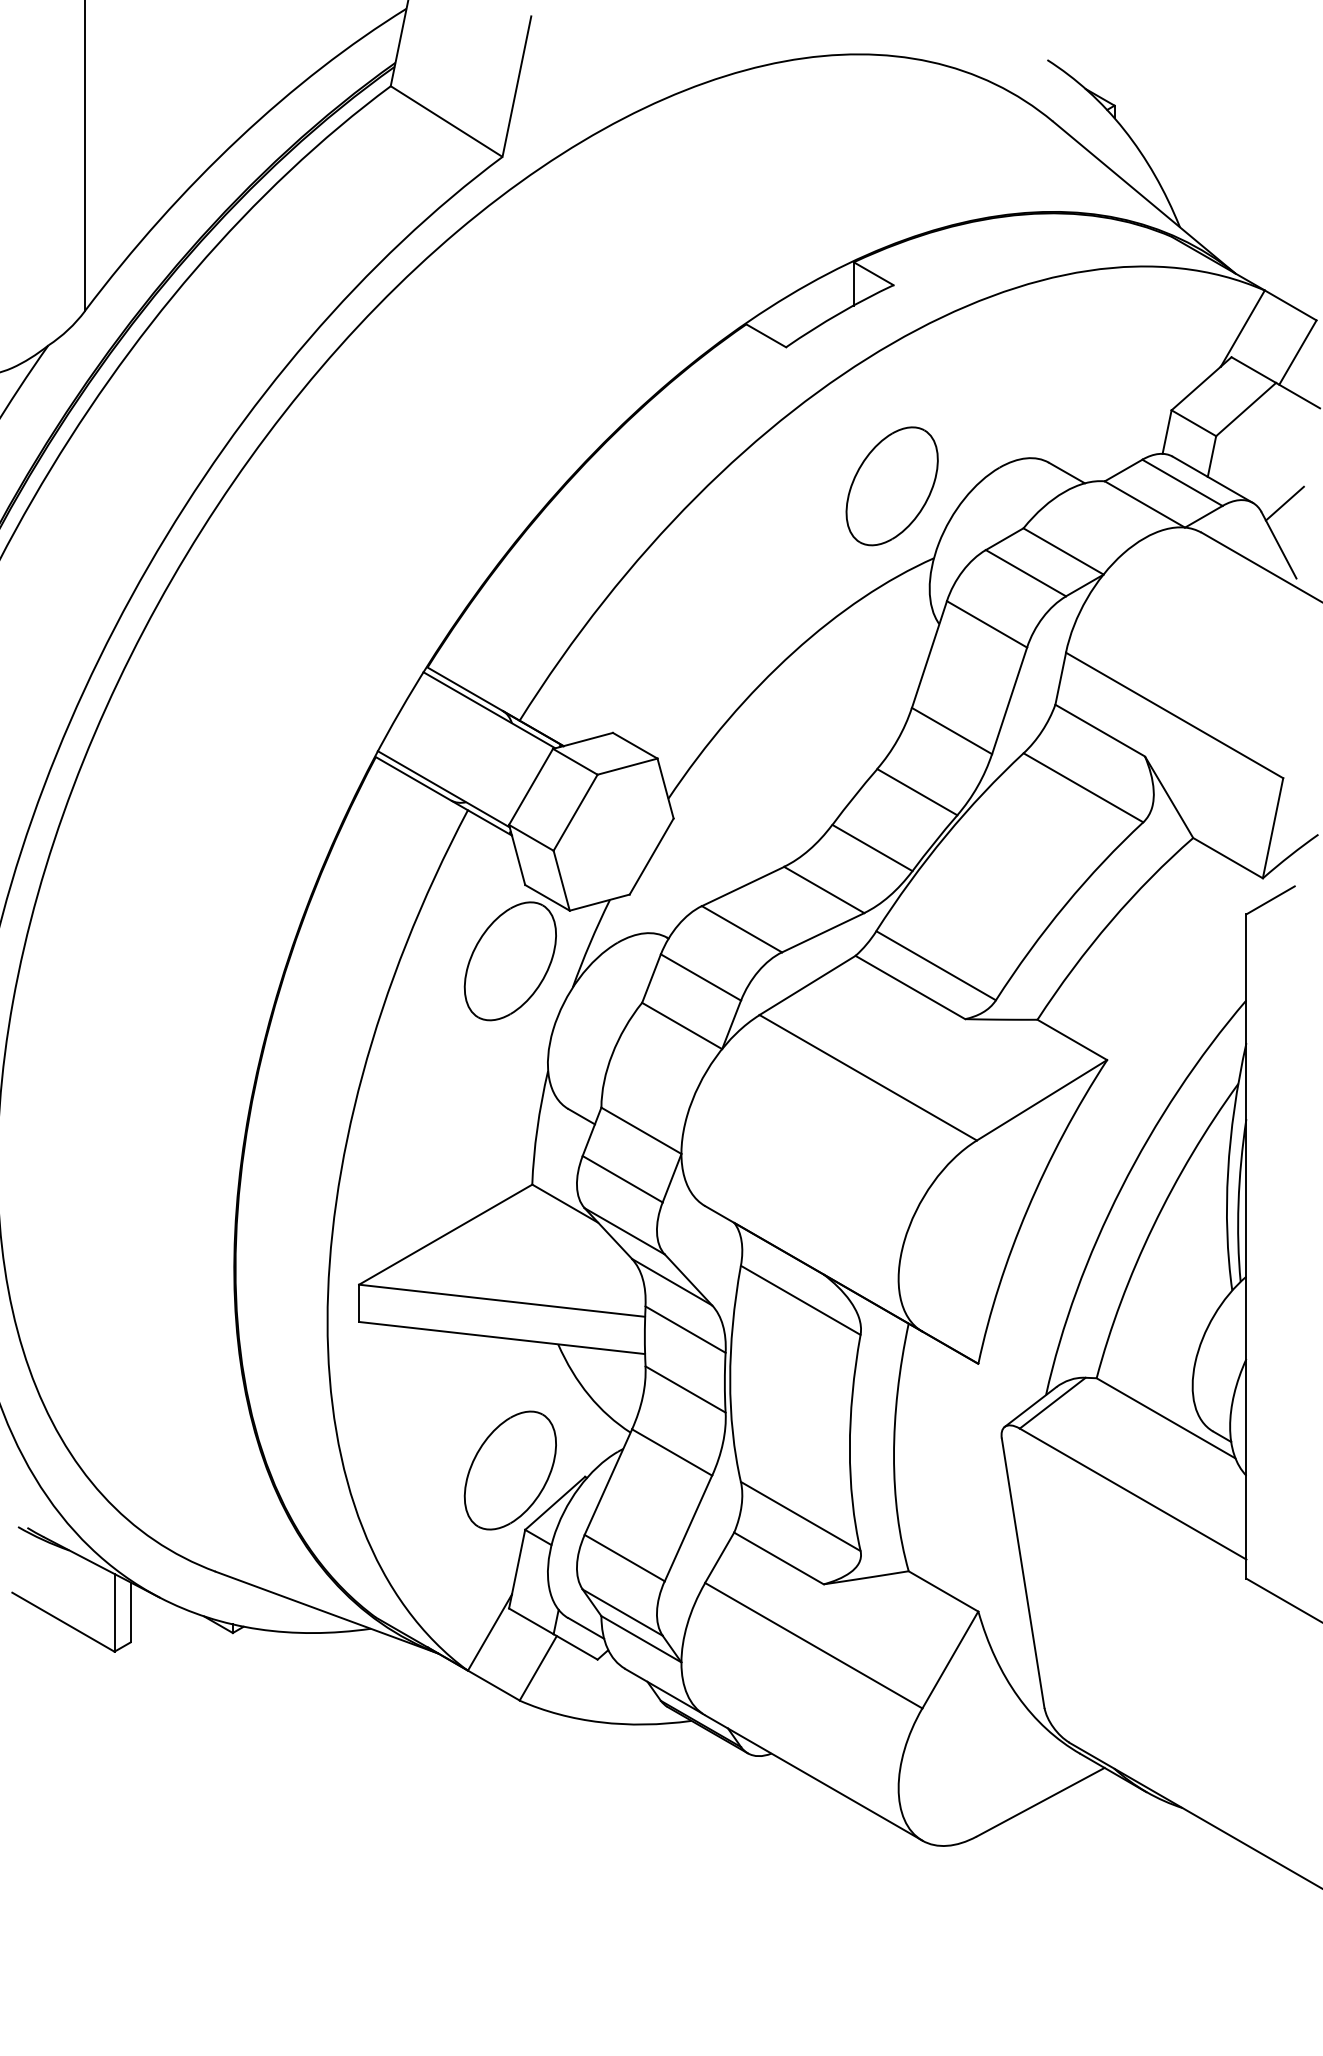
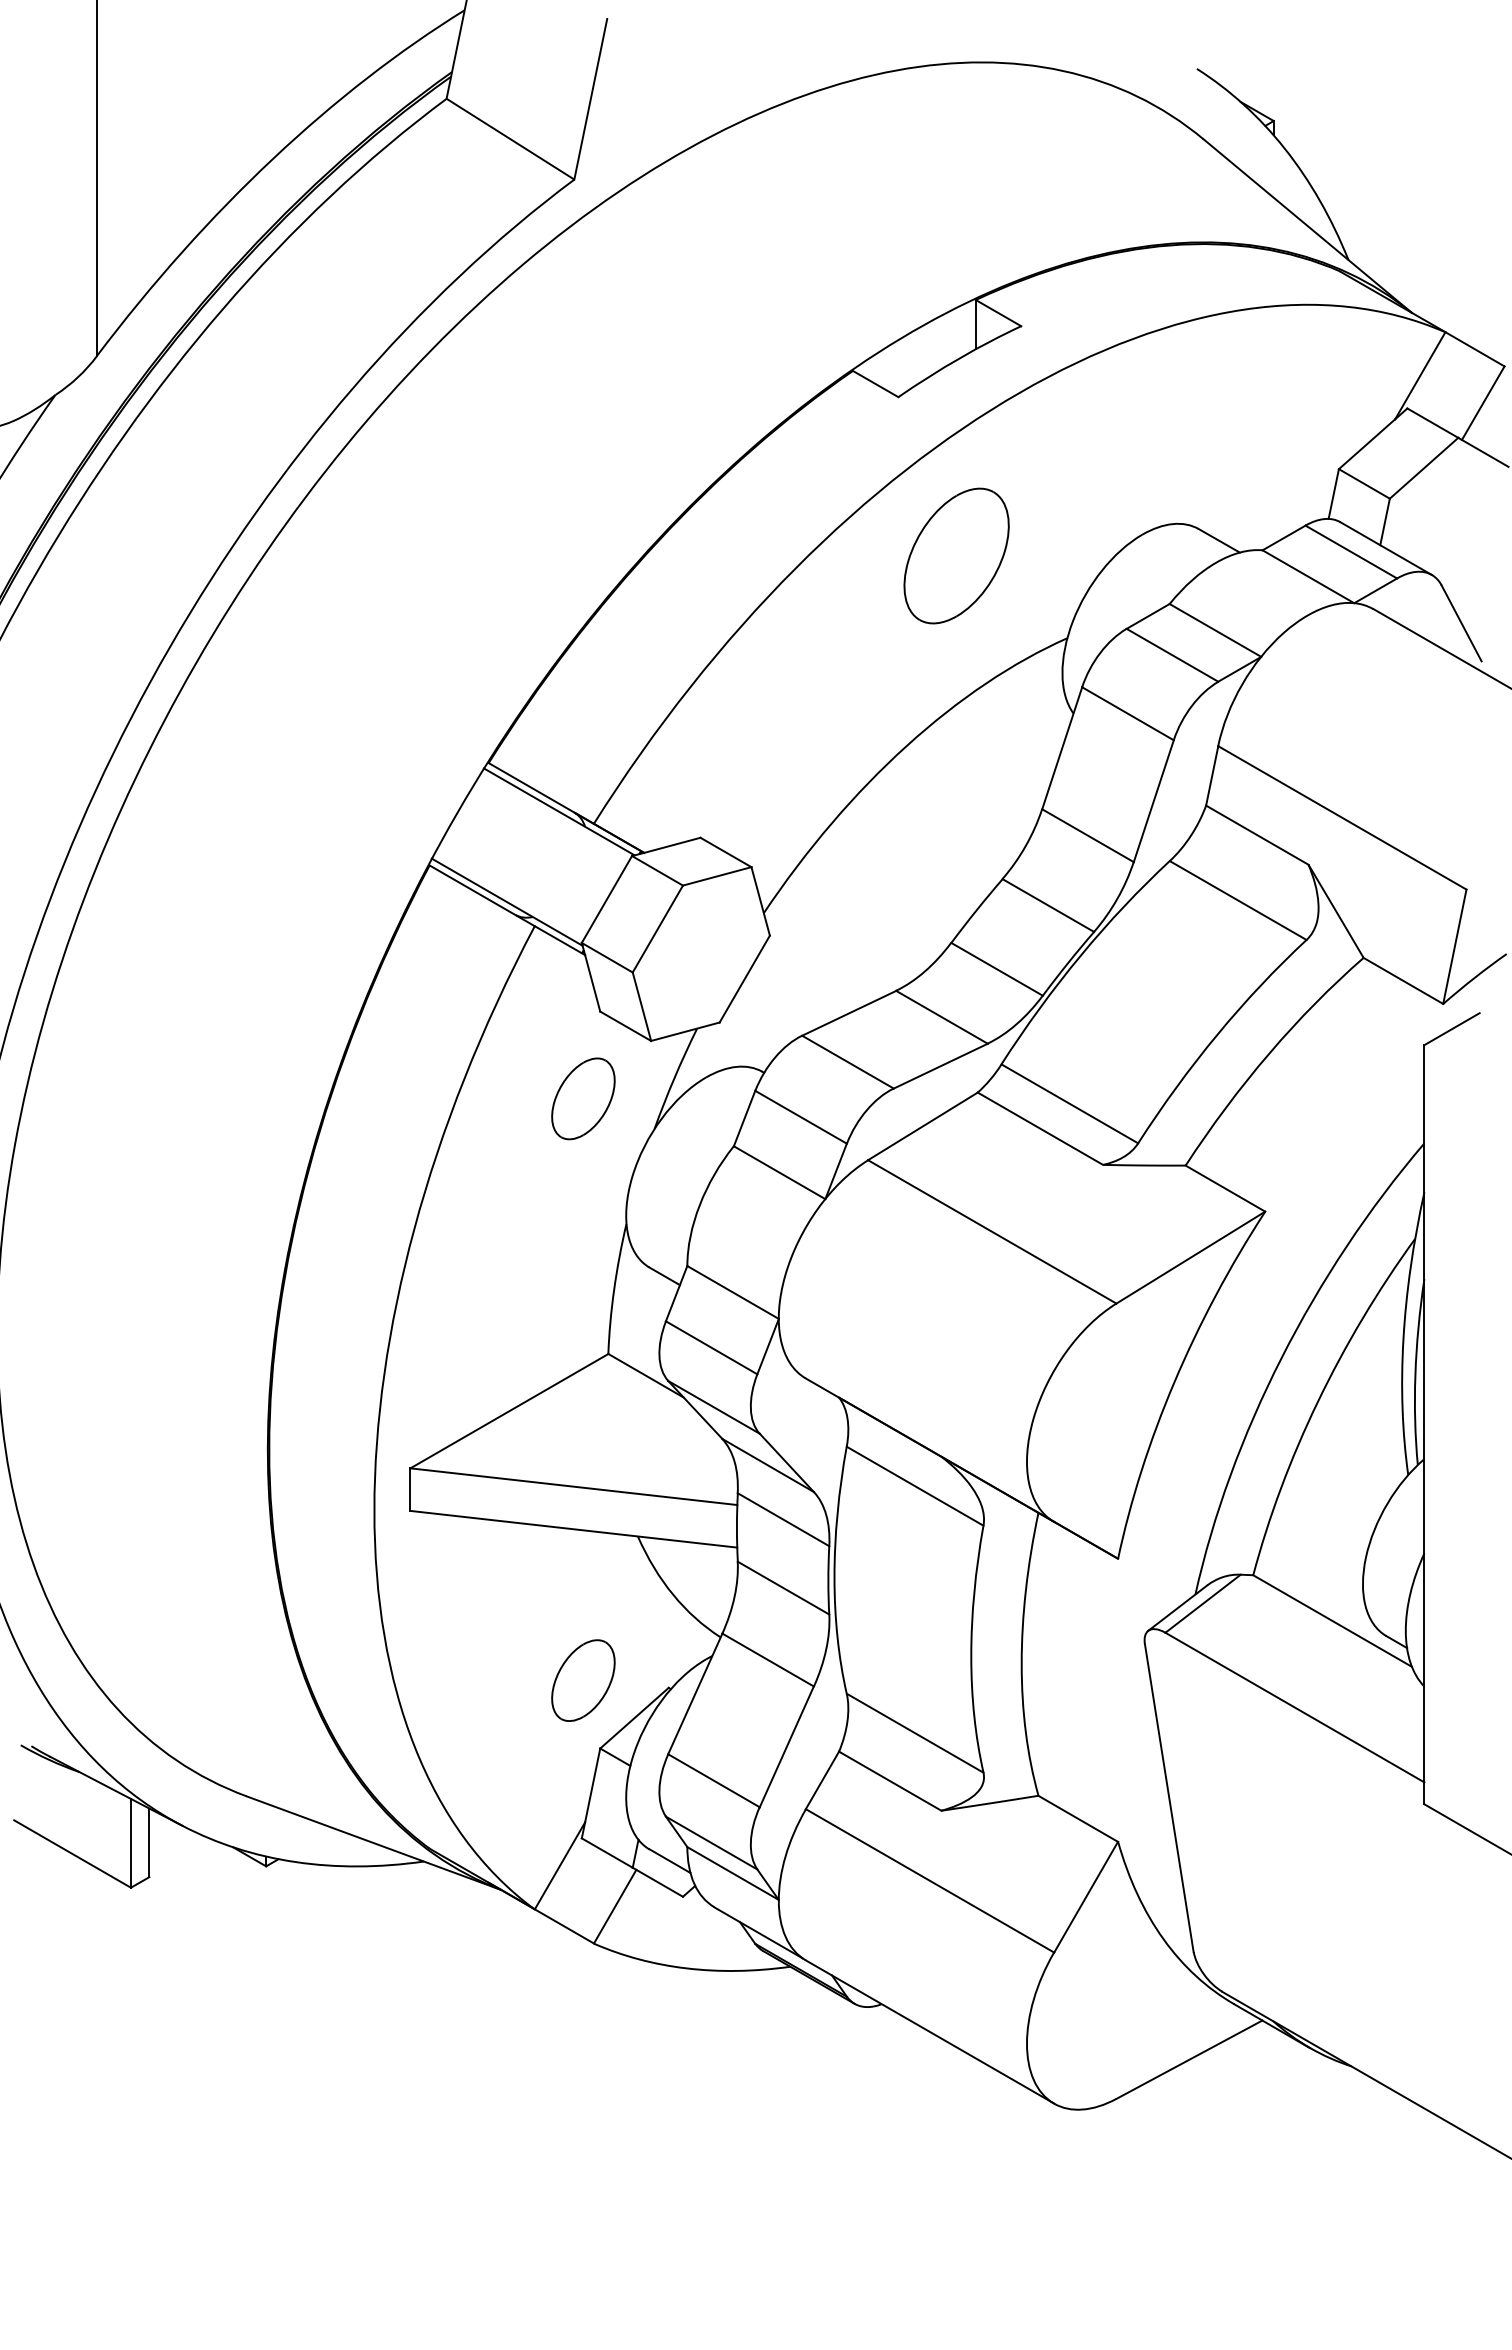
part: (892, 485) -> (956, 555), moved
line: (1285, 503) -> (1468, 575), removed
part: (510, 961) -> (583, 1098), size x0.6
part: (510, 1470) -> (583, 1680), size x0.6

